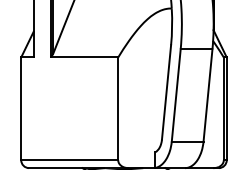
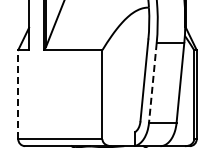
line: (175, 95) -> (152, 83), solid -> dashed
line: (21, 108) -> (18, 94), solid -> dashed

